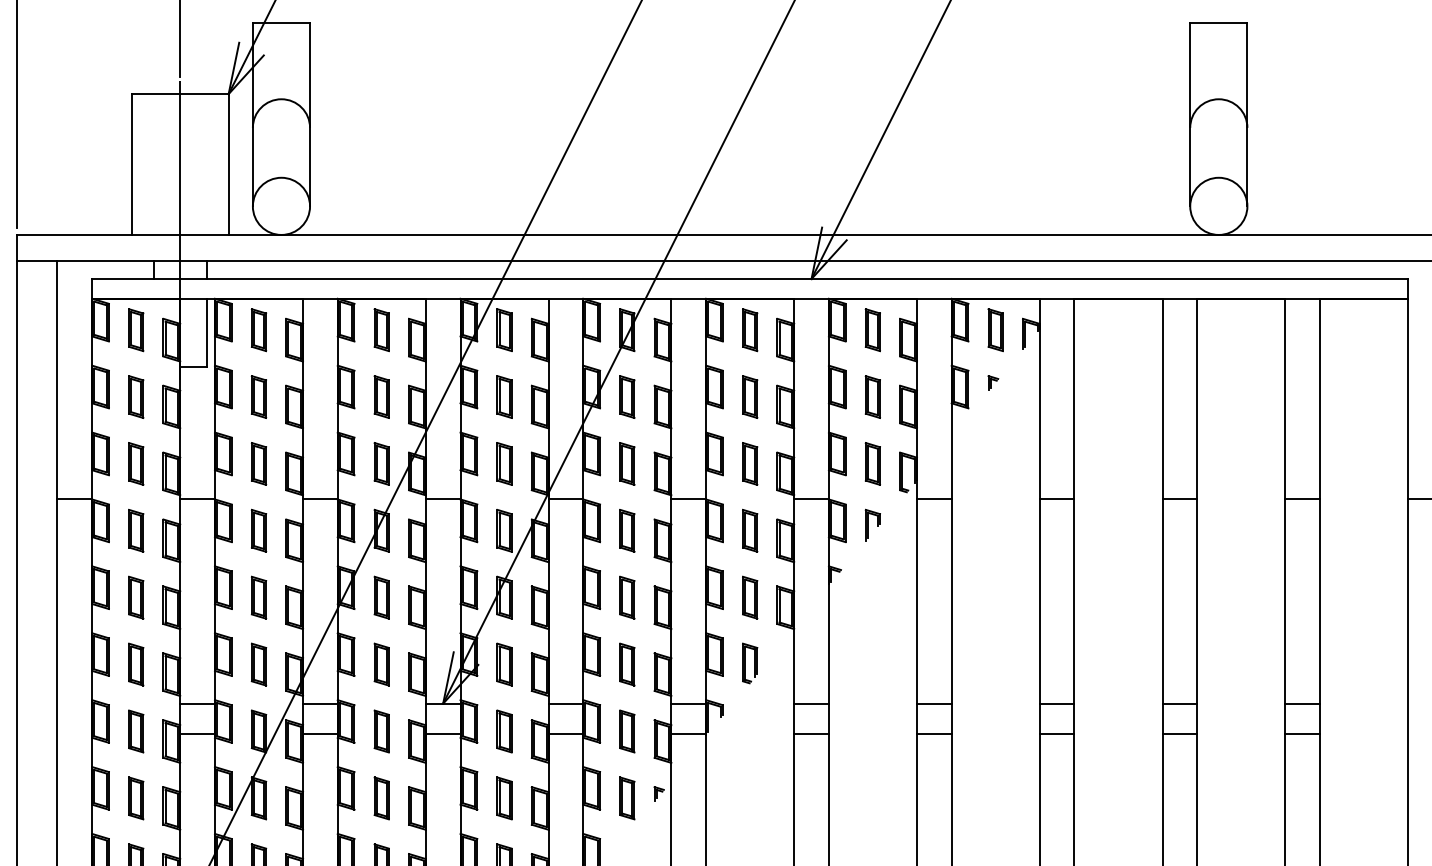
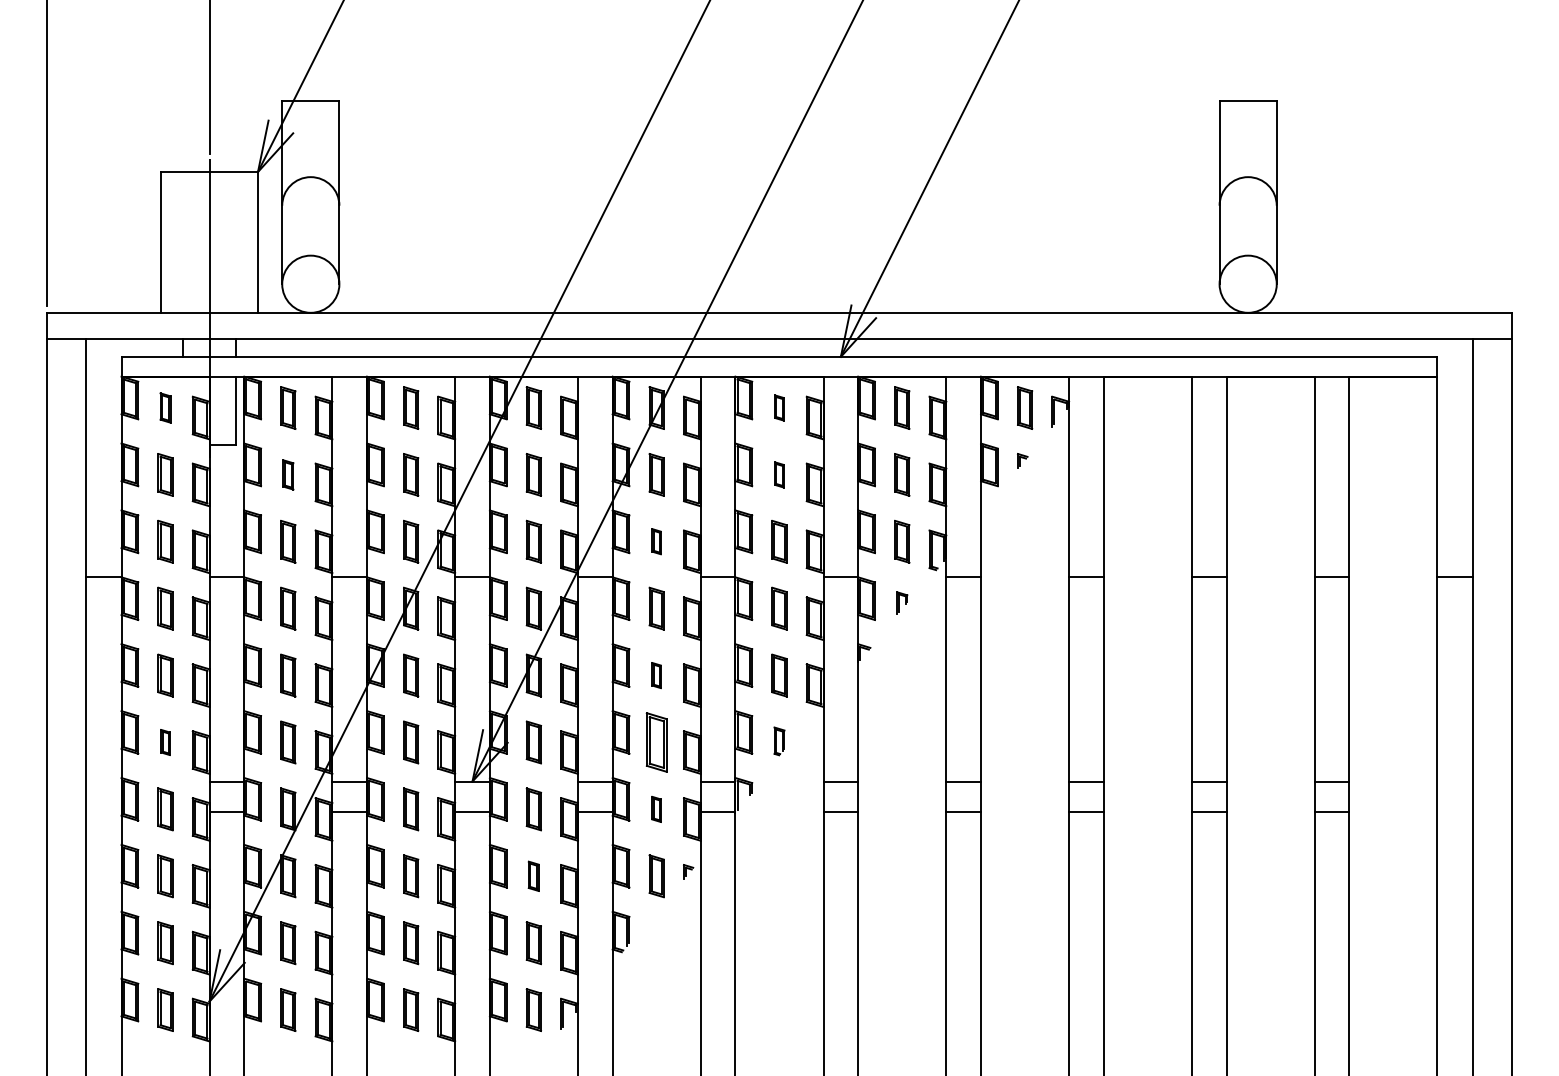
part: (136, 329) -> (165, 407), size x0.7
part: (750, 329) -> (779, 407), size x0.6
part: (259, 396) -> (288, 474), size x0.7
part: (750, 396) -> (779, 474), size x0.6
part: (627, 463) -> (656, 541), size x0.6
part: (873, 524) -> (902, 602), size x0.7
part: (627, 597) -> (656, 675), size x0.6
part: (750, 663) -> (779, 741), size x0.7
part: (136, 664) -> (165, 742), size x0.6
part: (627, 664) -> (656, 742), size x1.4
part: (627, 731) -> (656, 809), size x0.6
part: (504, 798) -> (533, 876), size x0.7

